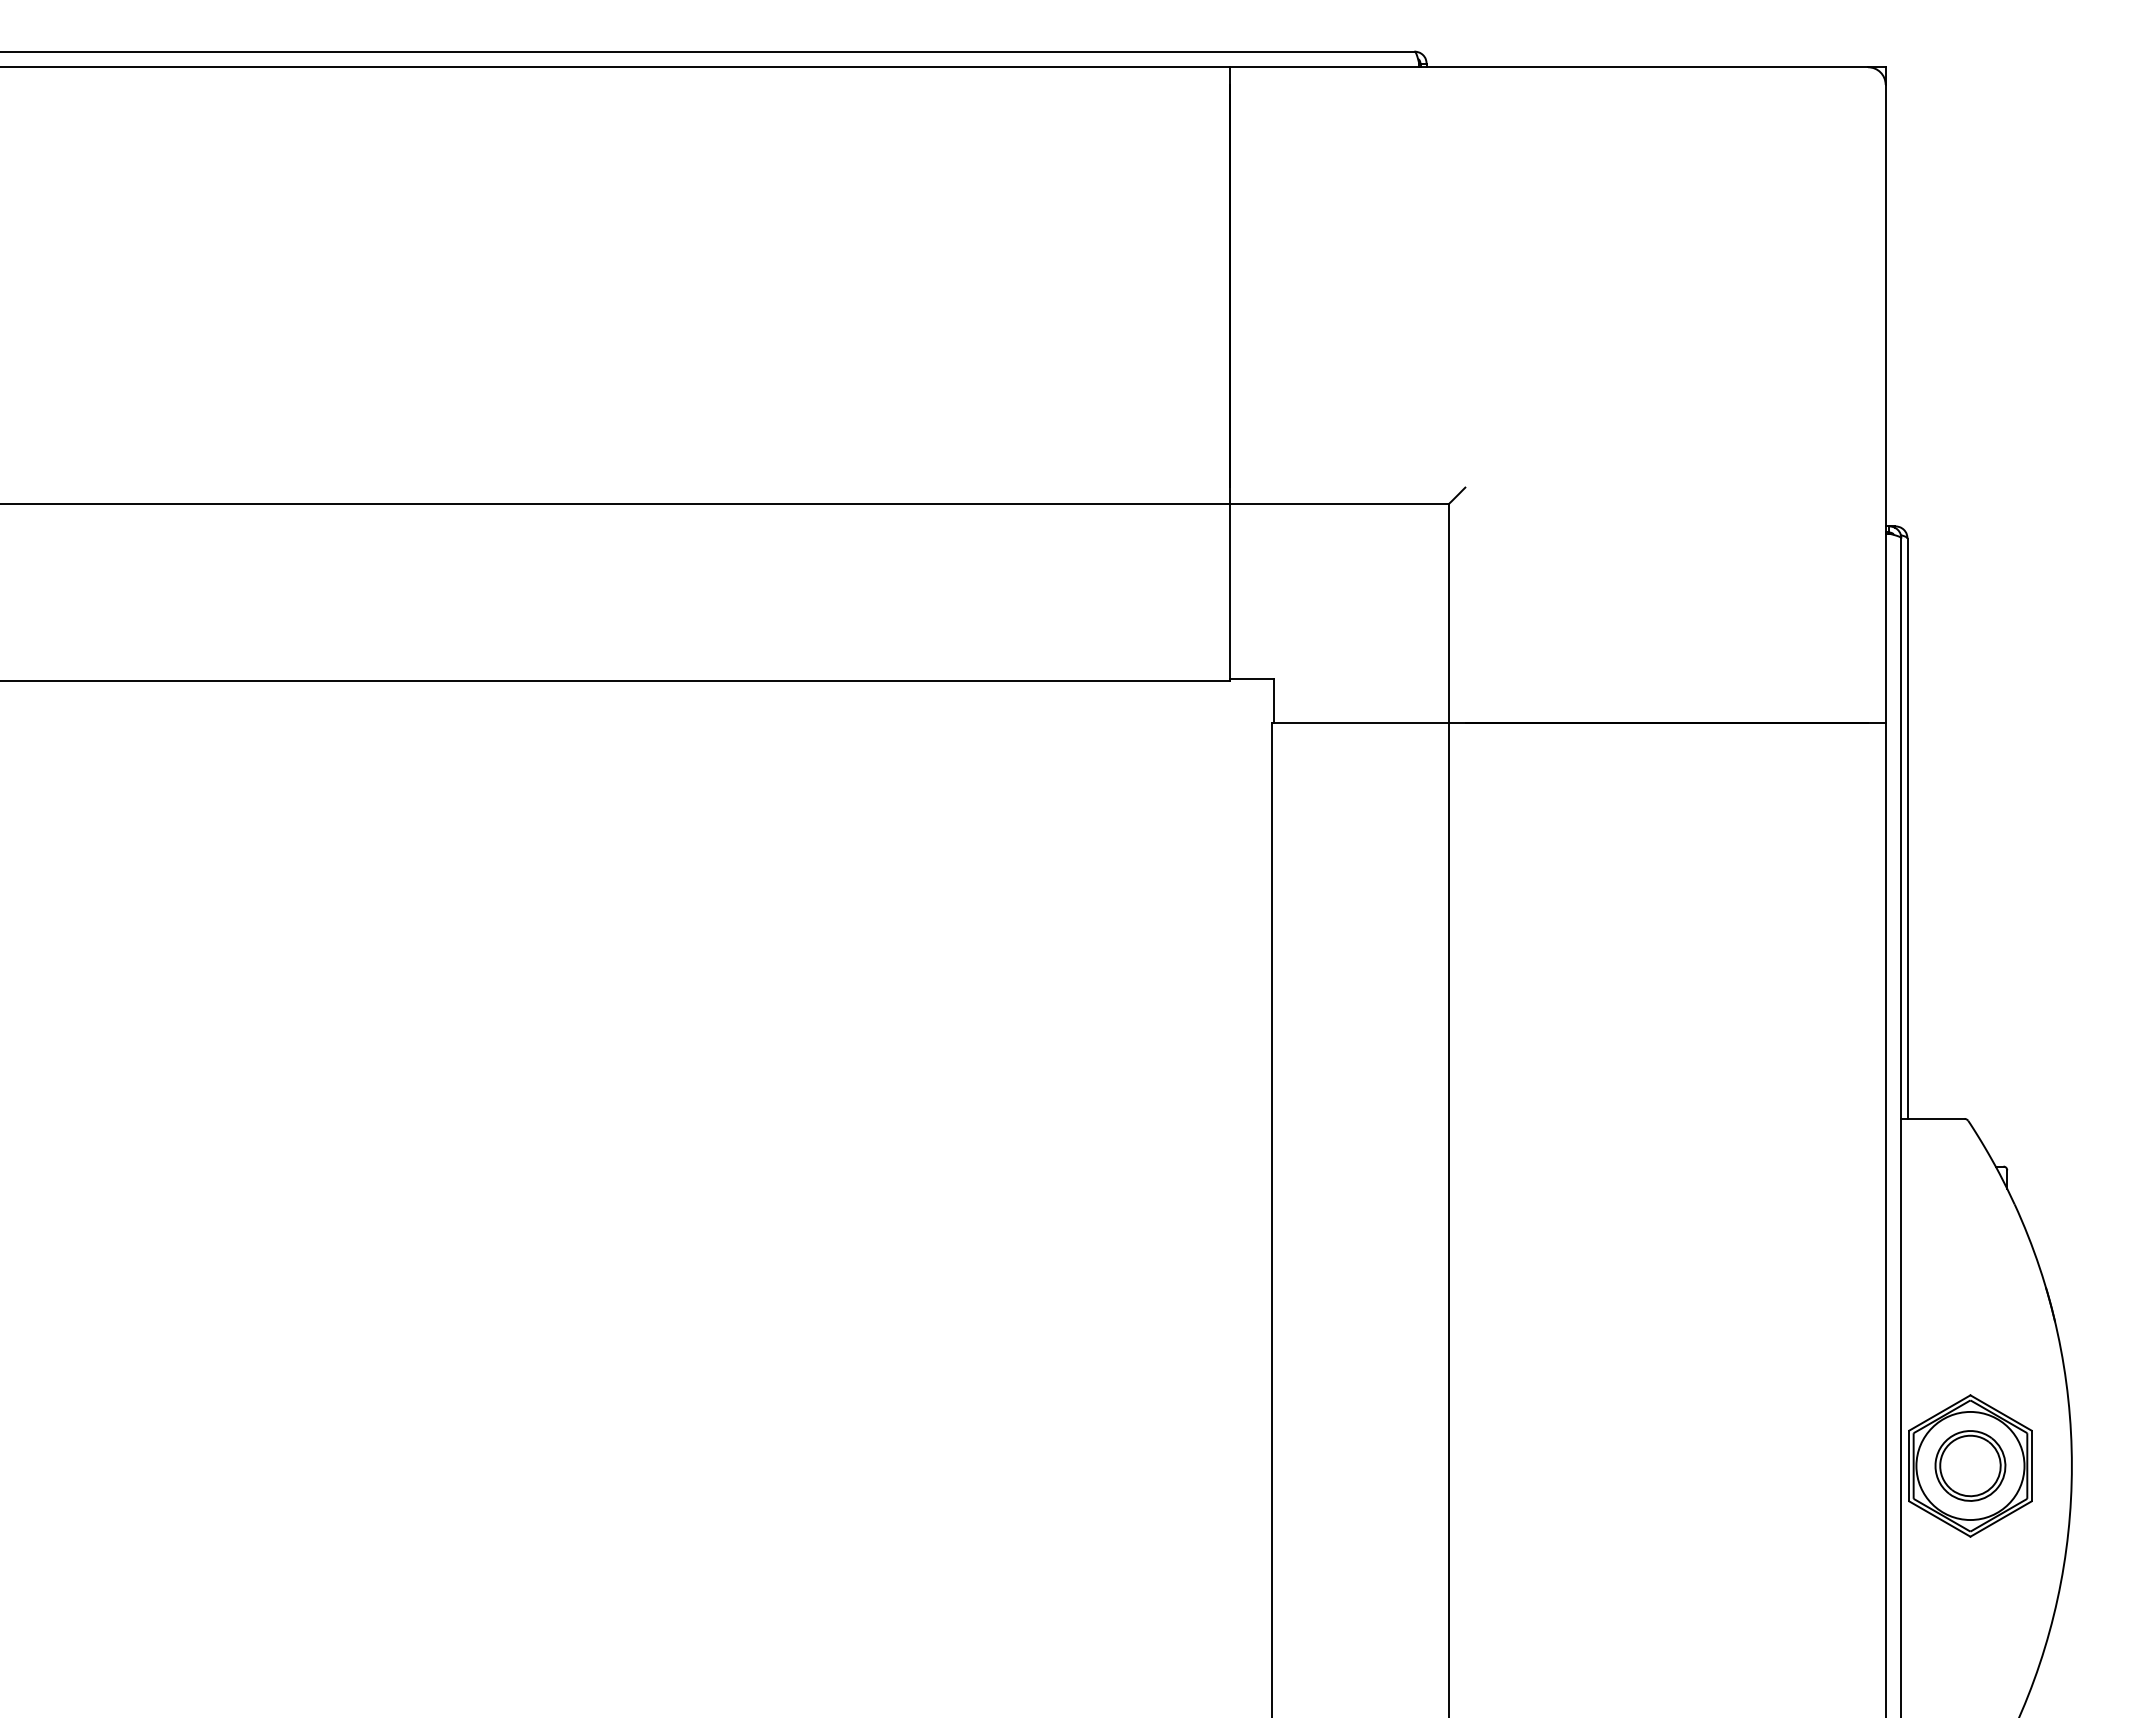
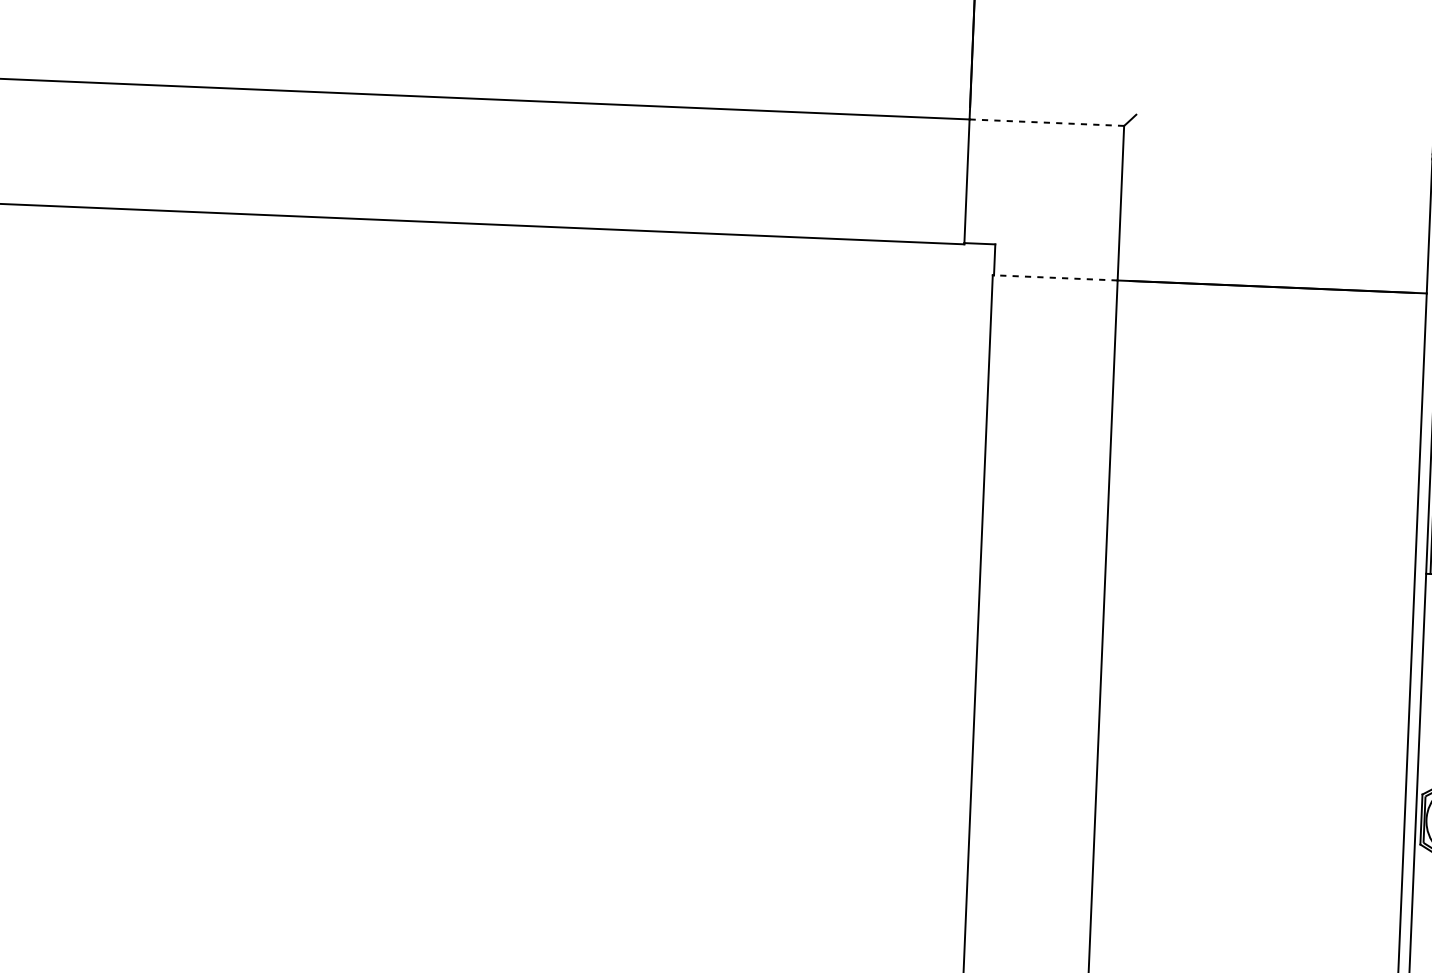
line: (1338, 504) -> (1046, 122), solid -> dashed
line: (1360, 723) -> (1055, 278), solid -> dashed

